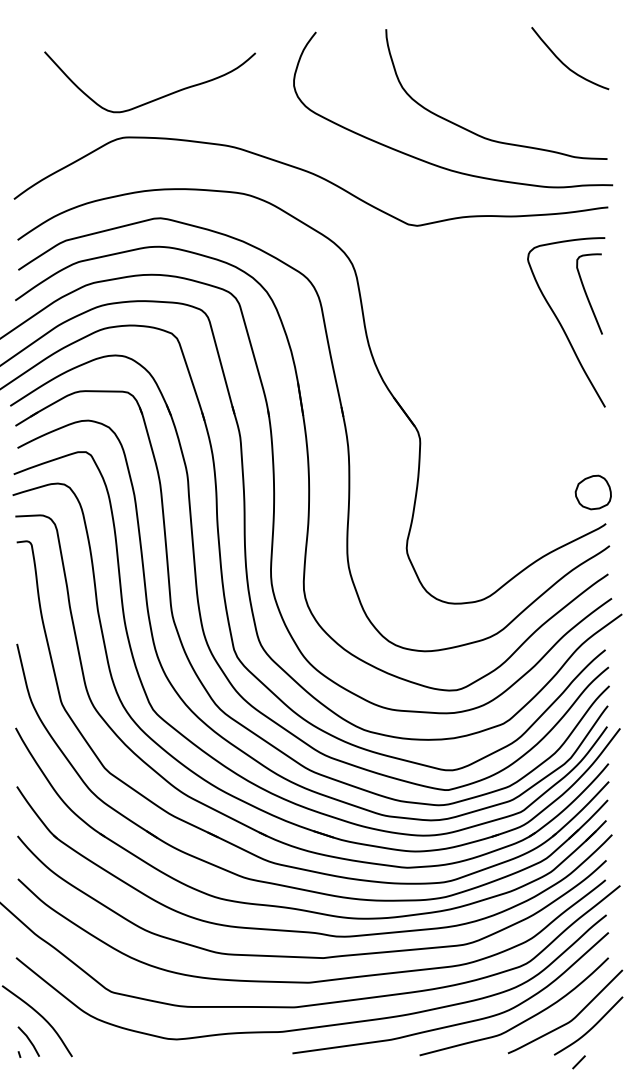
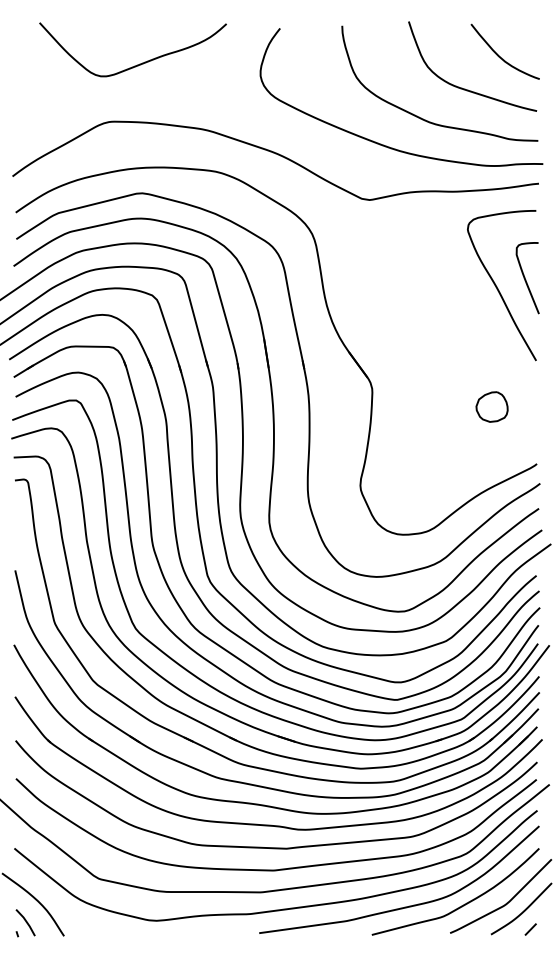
curve: (158, 97) -> (140, 63), moved
curve: (526, 100) -> (466, 88), added
curve: (587, 294) -> (525, 278), moved
part: (592, 492) -> (491, 407), moved
line: (578, 1062) -> (530, 929), moved

